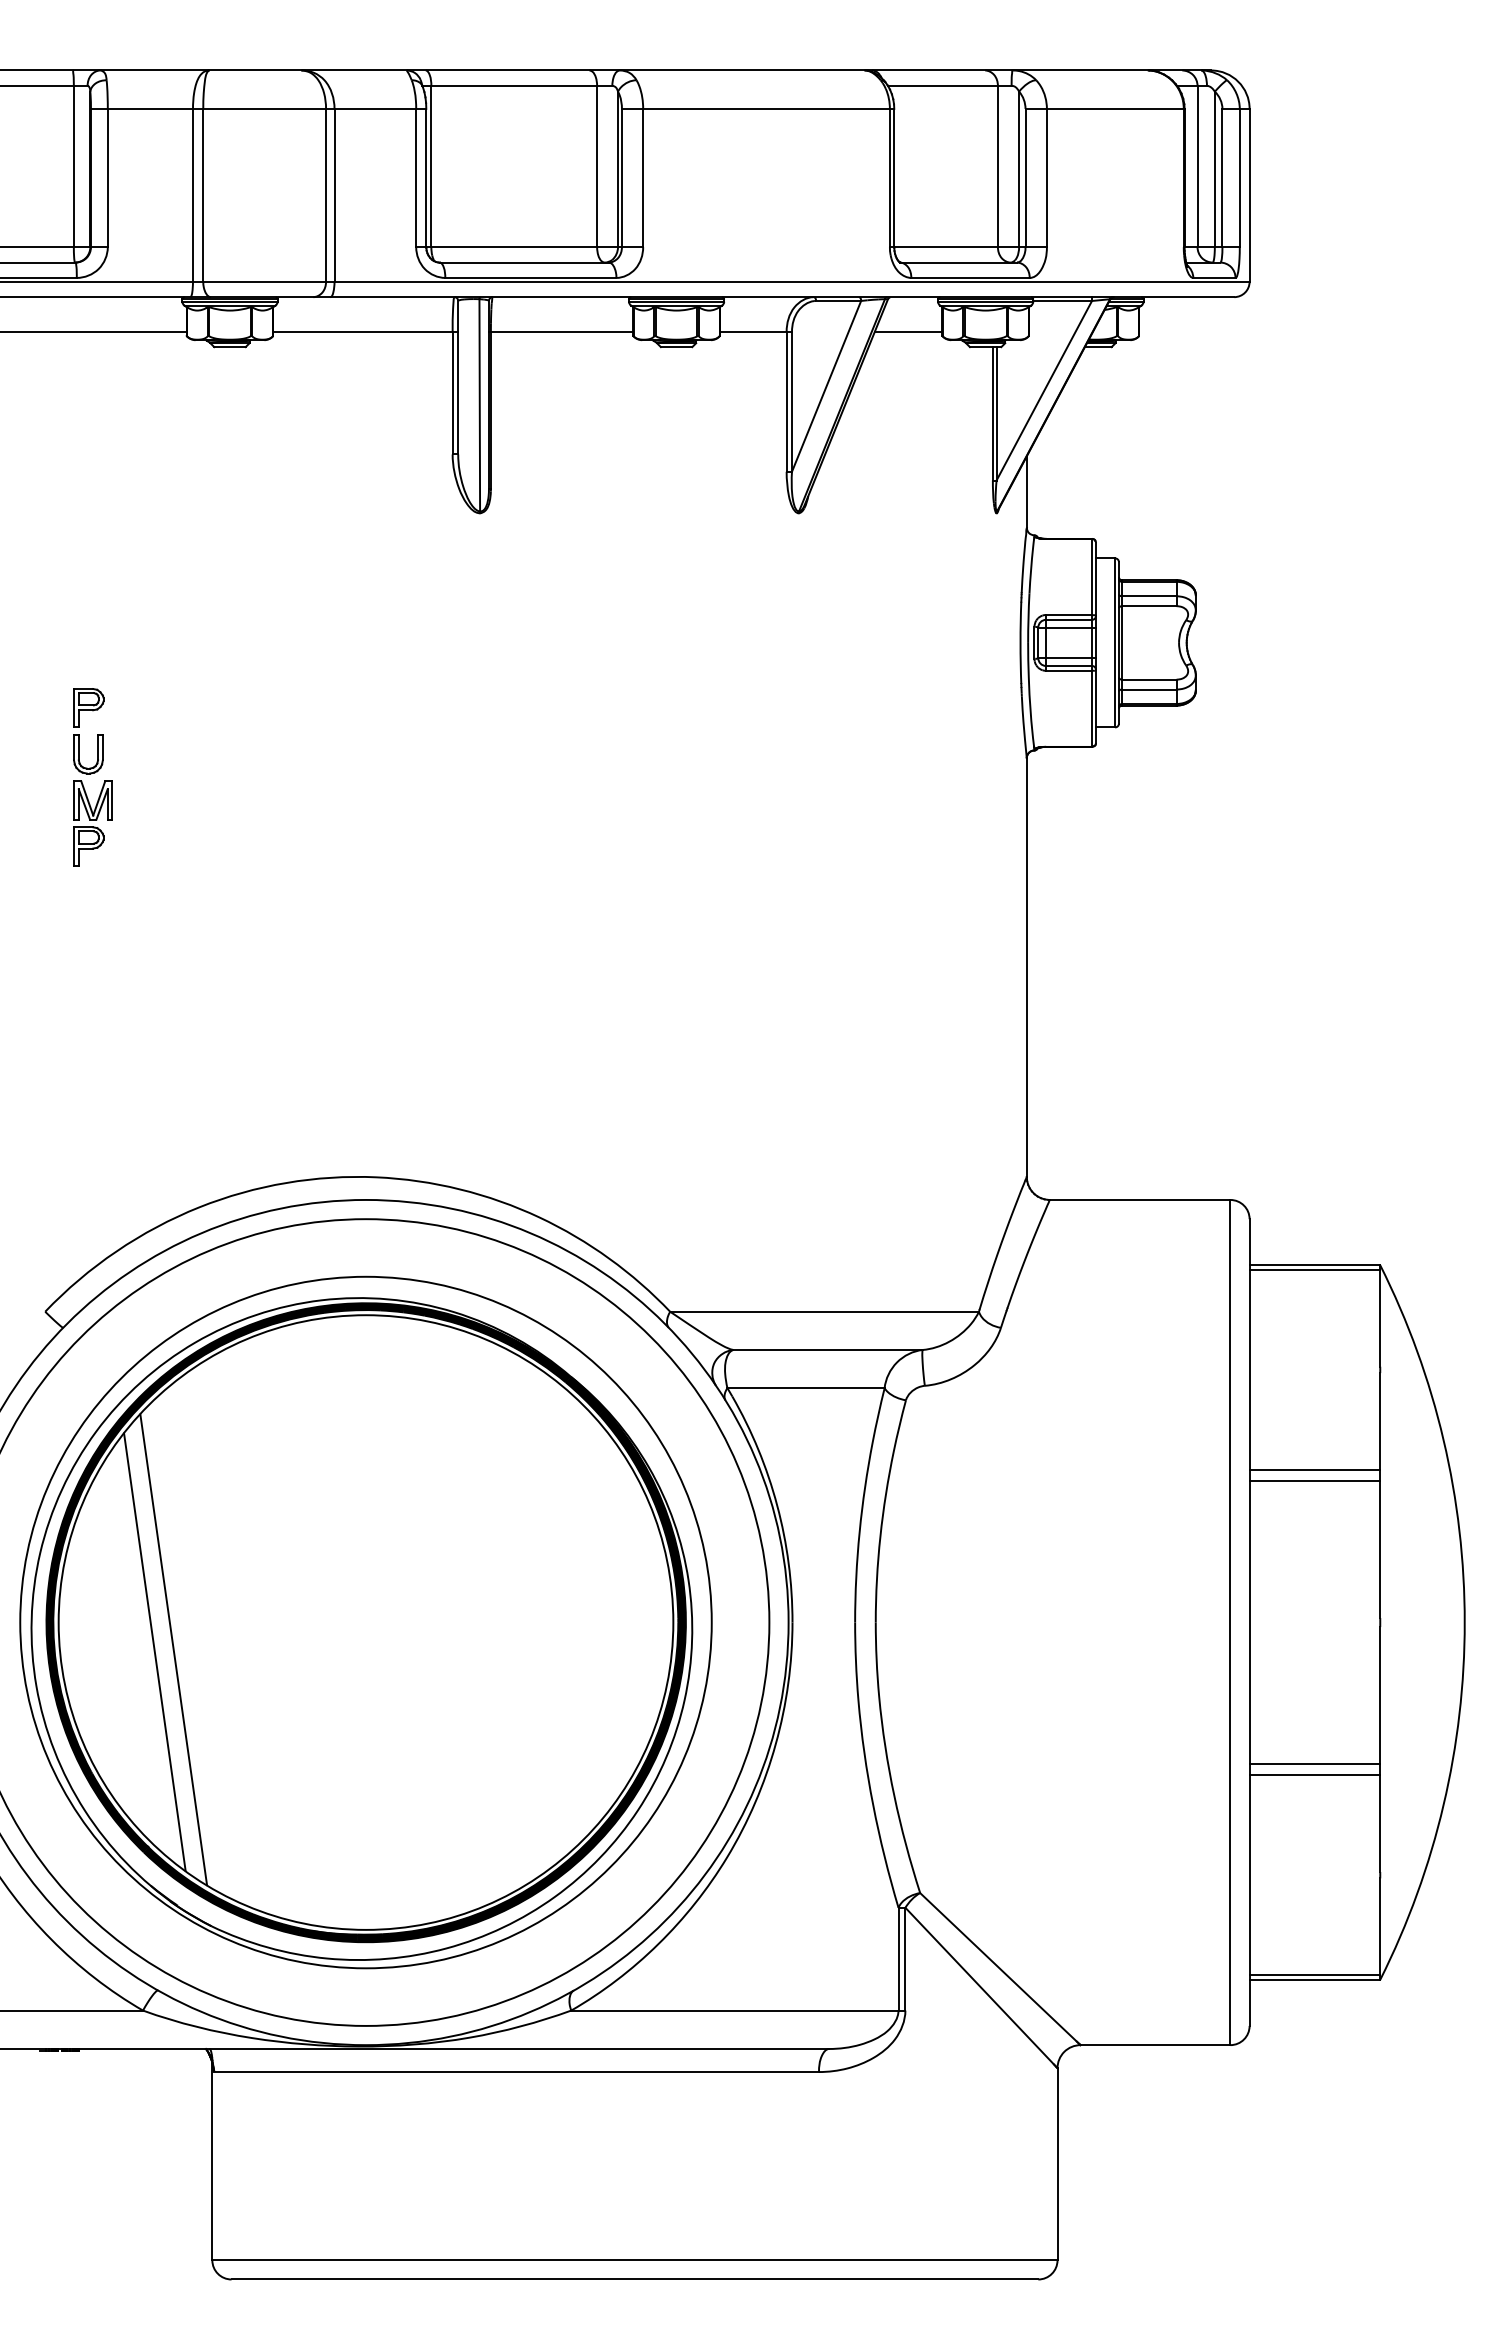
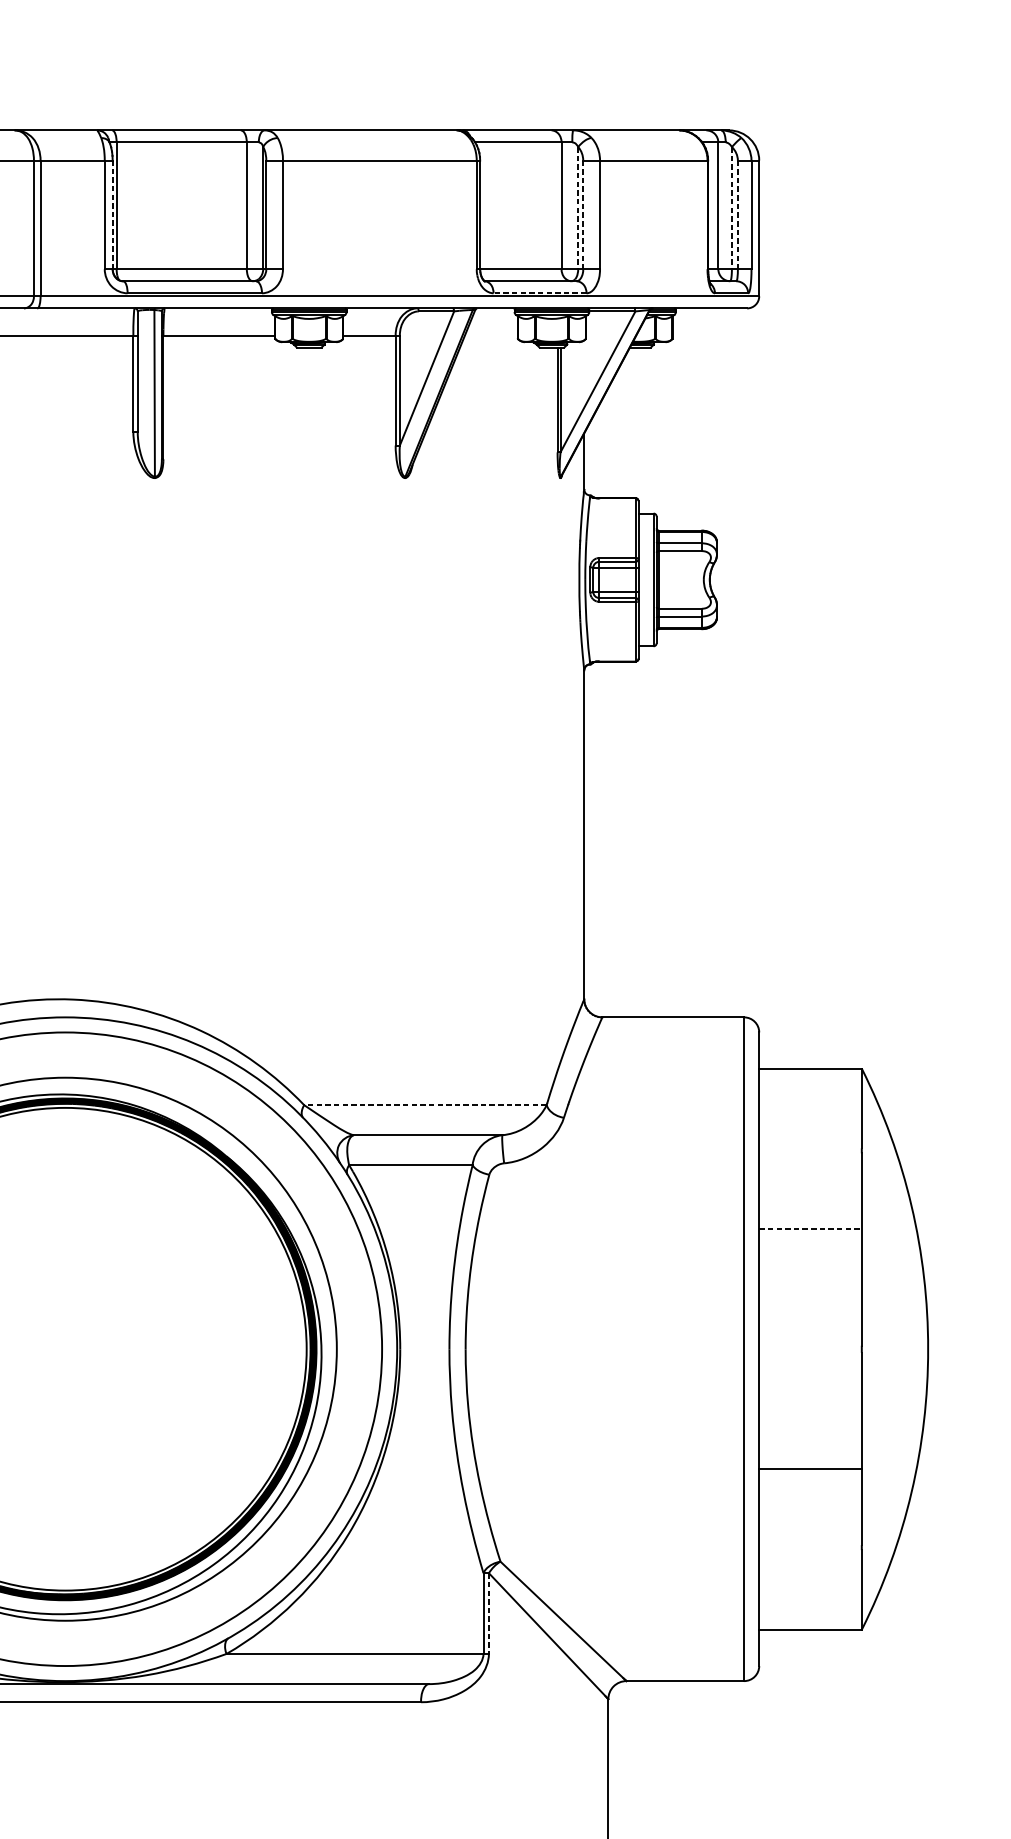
line: (1019, 169) -> (578, 208), solid -> dashed
line: (1214, 169) -> (731, 208), solid -> dashed
line: (426, 177) -> (112, 214), solid -> dashed
line: (1025, 178) -> (583, 215), solid -> dashed
line: (1222, 178) -> (737, 215), solid -> dashed
line: (970, 277) -> (540, 292), solid -> dashed
line: (908, 331) -> (491, 335), removed
line: (1314, 1270) -> (810, 1072), removed
line: (824, 1311) -> (425, 1104), solid -> dashed
line: (1315, 1469) -> (810, 1229), solid -> dashed
line: (1314, 1481) -> (810, 1238), removed
line: (1314, 1763) -> (810, 1459), removed
line: (905, 1959) -> (488, 1613), solid -> dashed
line: (1314, 1975) -> (810, 1626), removed

